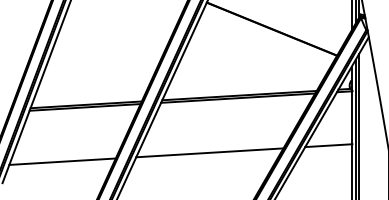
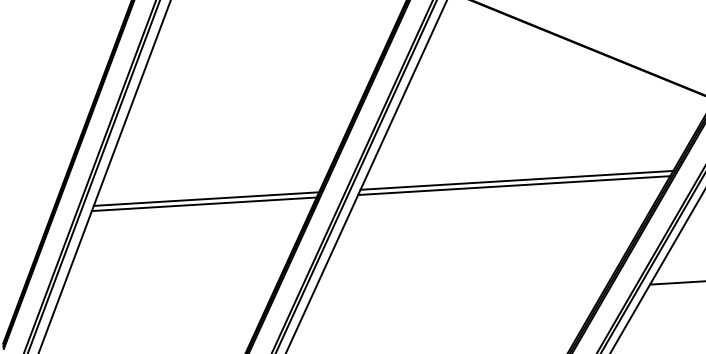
line: (209, 152) -> (456, 295), removed
line: (62, 161) -> (158, 313), removed

